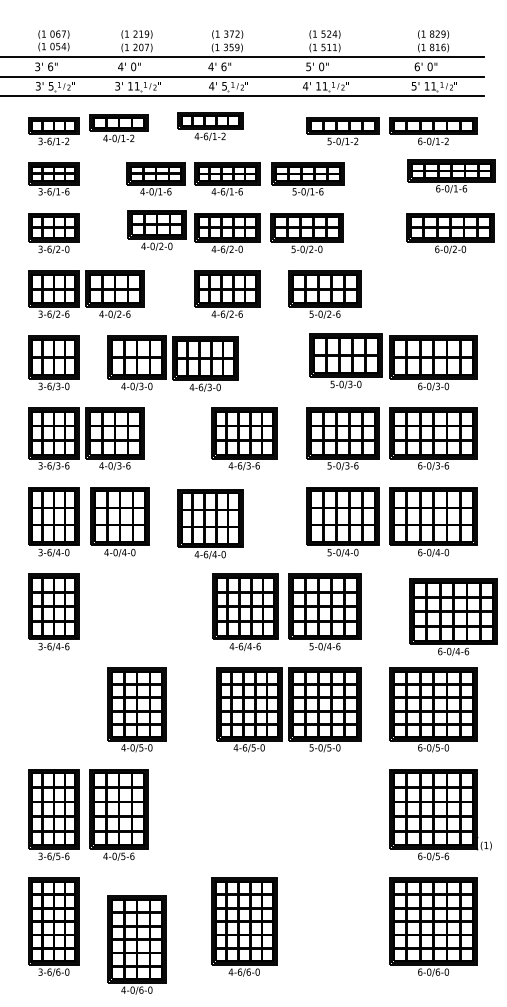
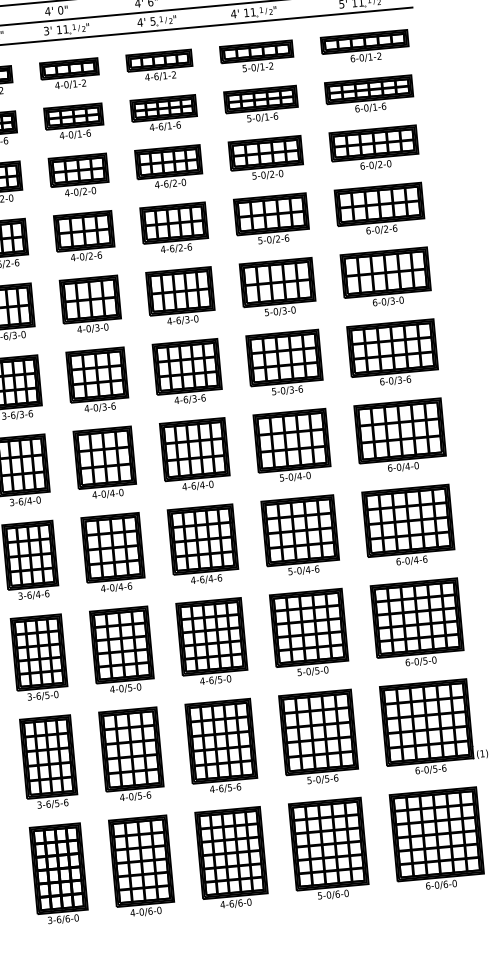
part: (210, 126) -> (160, 66), moved
part: (118, 128) -> (69, 74), moved
part: (342, 131) -> (256, 57), moved
part: (451, 176) -> (369, 95), moved
part: (155, 179) -> (73, 122), moved
part: (307, 179) -> (260, 105), moved
part: (156, 230) -> (78, 176), moved
part: (306, 233) -> (265, 158), moved
part: (450, 233) -> (374, 149), moved
part: (114, 294) -> (84, 236), moved
part: (433, 294) -> (379, 209), added
part: (345, 360) -> (277, 287), moved
part: (205, 363) -> (180, 296), moved
part: (114, 438) -> (97, 380), moved
part: (244, 438) -> (187, 371), moved
part: (342, 438) -> (284, 363), moved
part: (119, 521) -> (104, 462), moved
part: (342, 521) -> (291, 445), moved
part: (210, 523) -> (195, 454), moved
part: (136, 611) -> (112, 552), added
part: (245, 611) -> (203, 544), moved
part: (453, 616) -> (408, 525), moved
part: (53, 709) -> (39, 657), added
part: (249, 709) -> (212, 641), moved
part: (118, 814) -> (131, 754), moved
part: (227, 814) -> (221, 746), added
part: (324, 814) -> (318, 737), added
part: (244, 926) -> (232, 857), moved
part: (324, 926) -> (328, 849), added
part: (136, 944) -> (141, 866), moved

